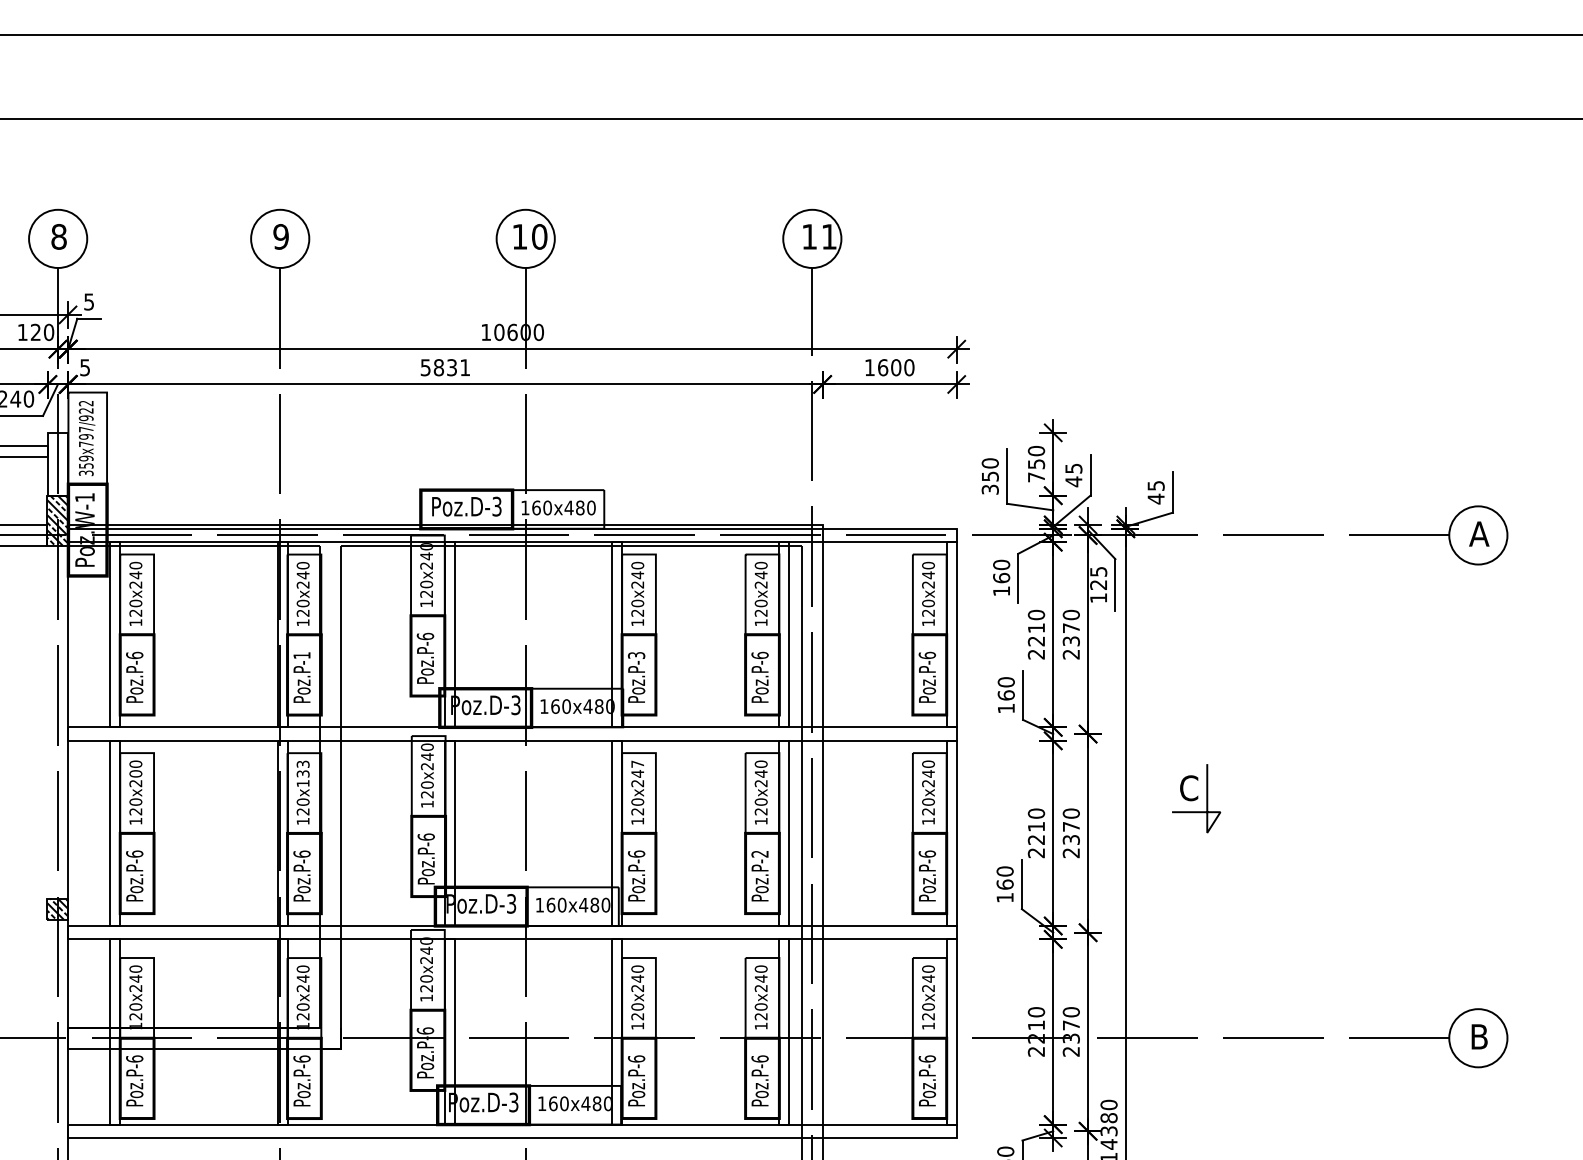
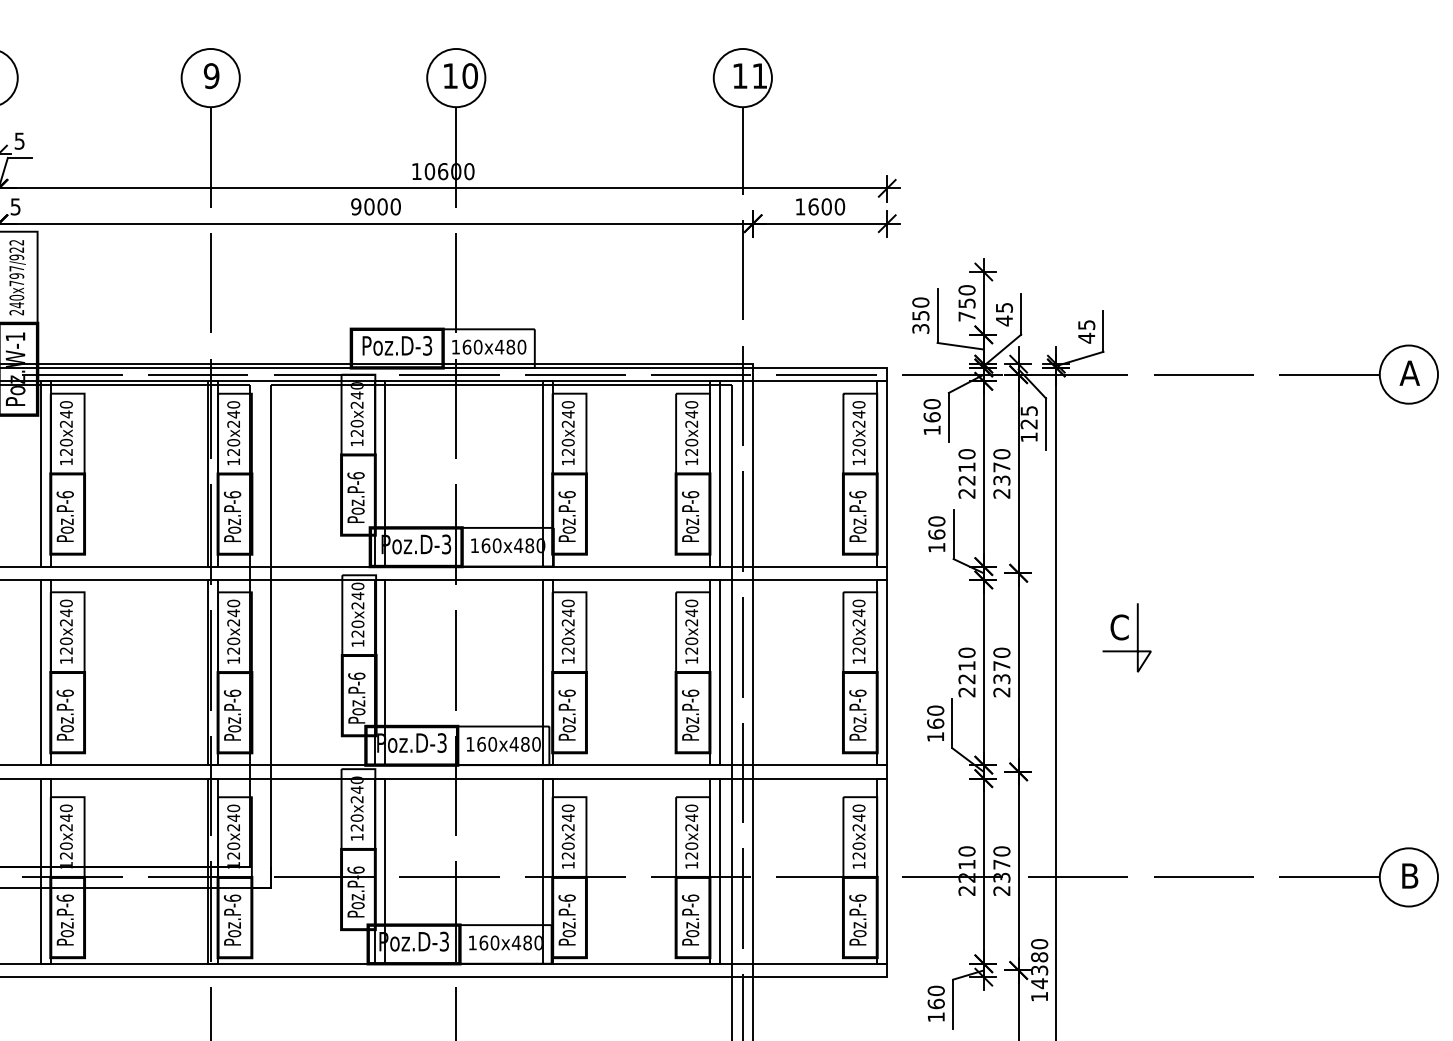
text: (445, 367) -> (376, 206), 5831 -> 9000
text: (86, 465) -> (17, 304), 359x797/922 -> 240x797/922
text: (301, 655) -> (232, 494), Poz.P-1 -> Poz.P-6
text: (636, 655) -> (567, 494), Poz.P-3 -> Poz.P-6
text: (637, 763) -> (568, 602), 120x247 -> 120x240
text: (135, 773) -> (66, 612), 120x200 -> 120x240
text: (302, 773) -> (233, 612), 120x133 -> 120x240
text: (759, 853) -> (690, 692), Poz.P-2 -> Poz.P-6

